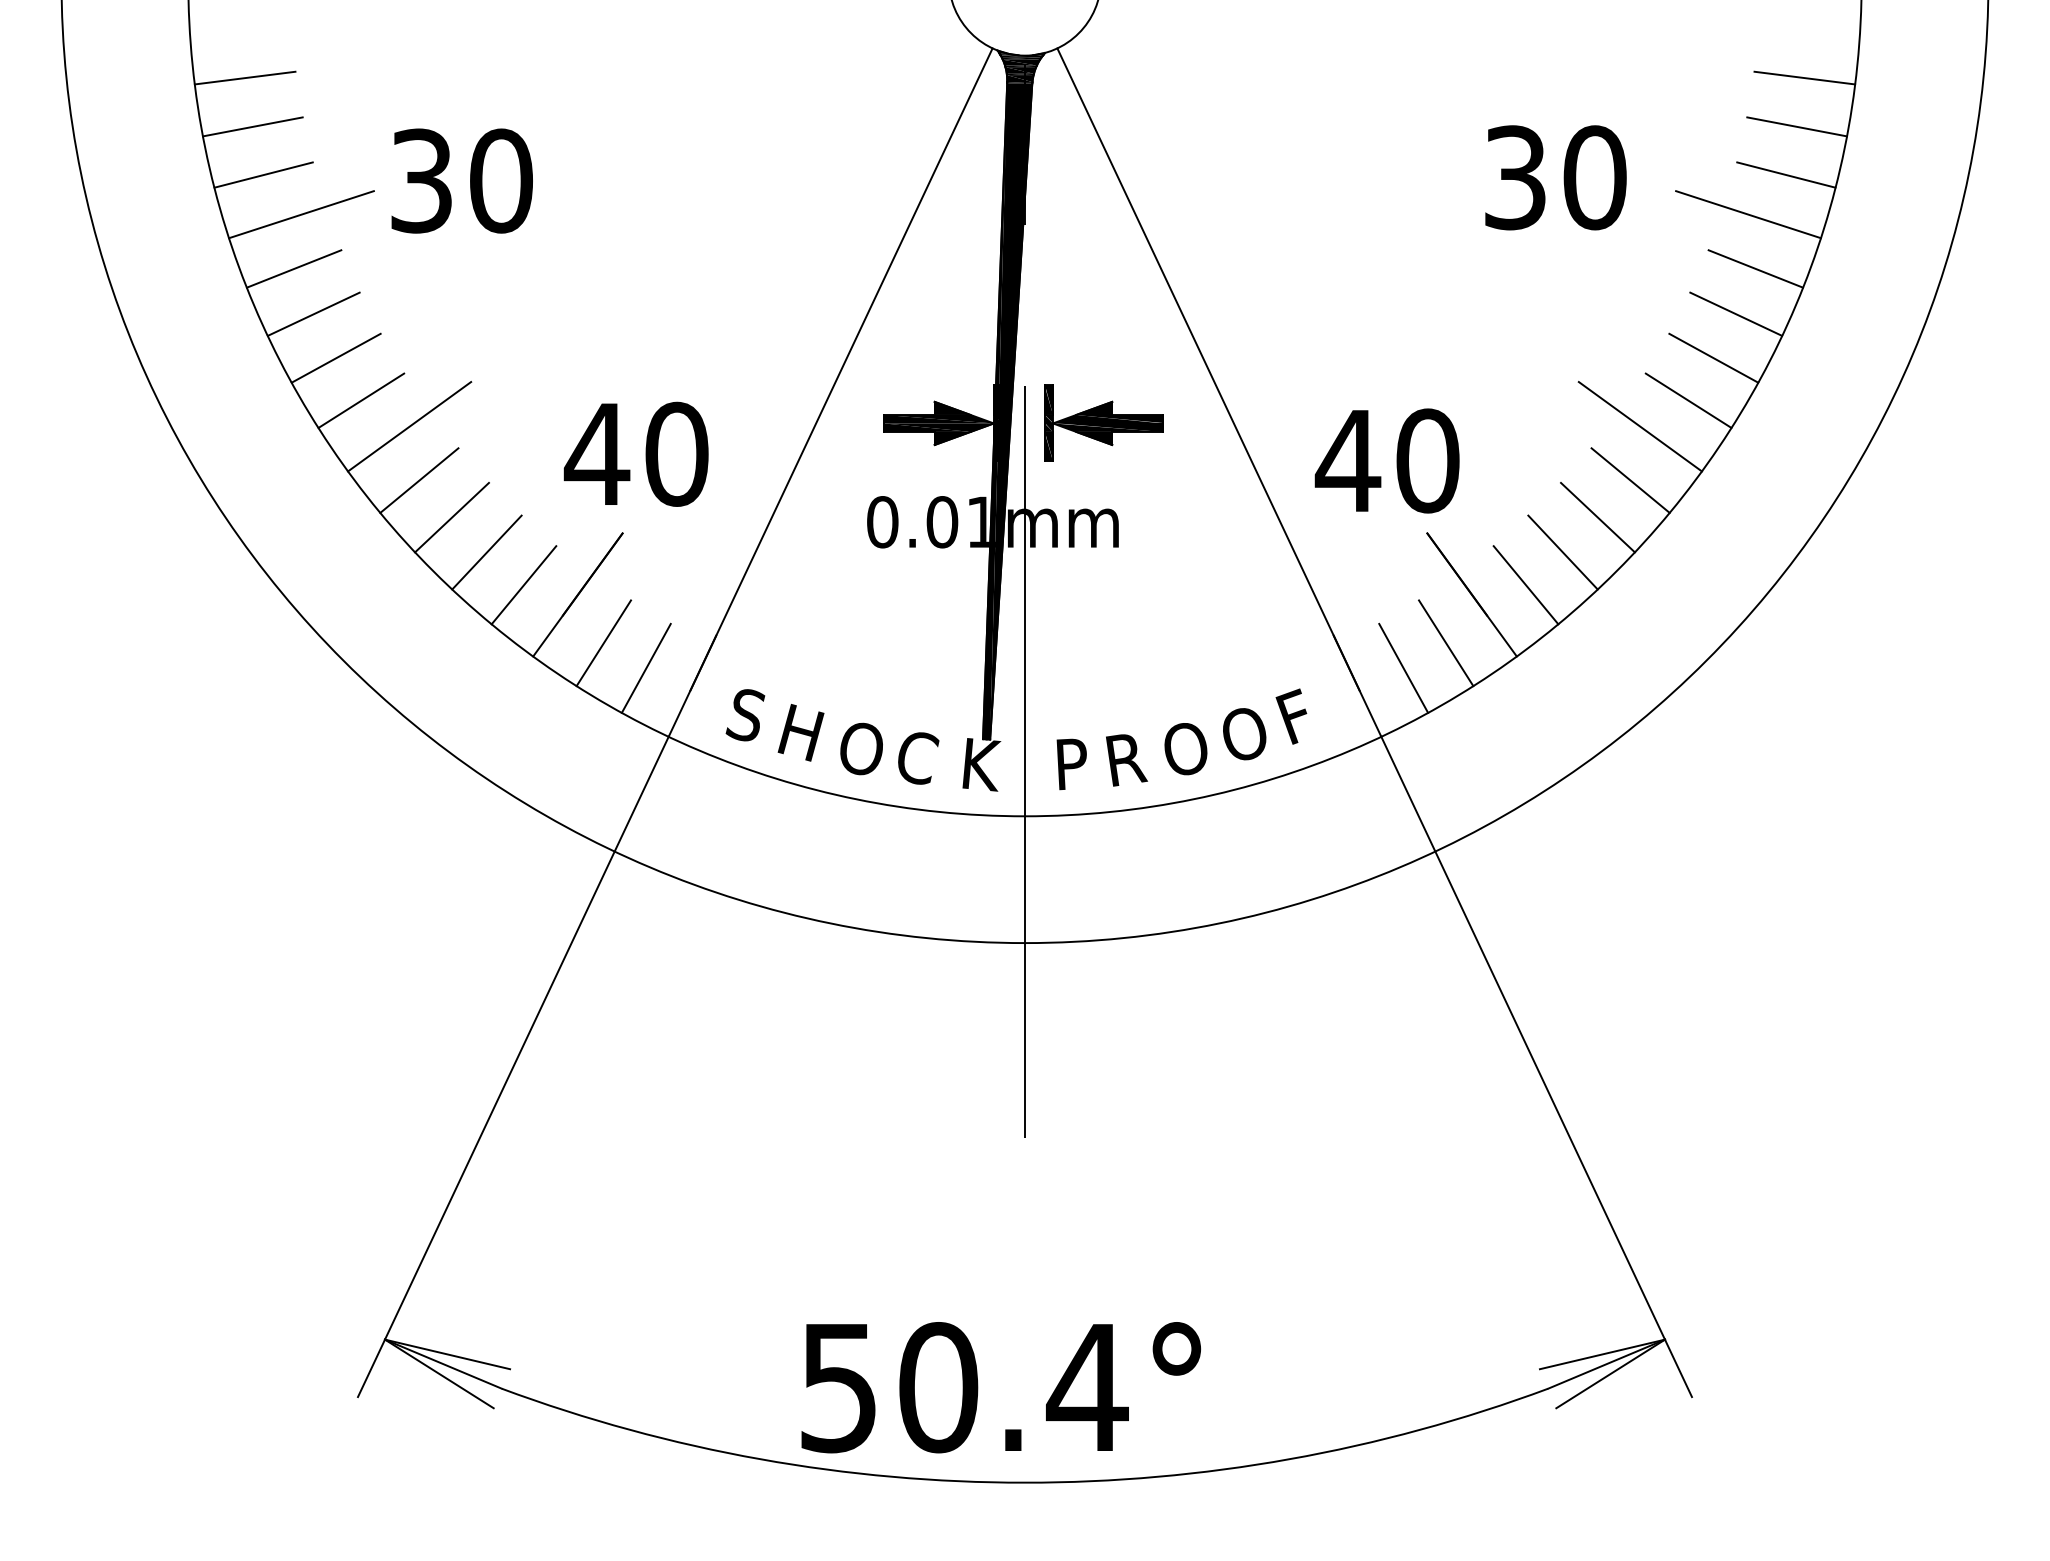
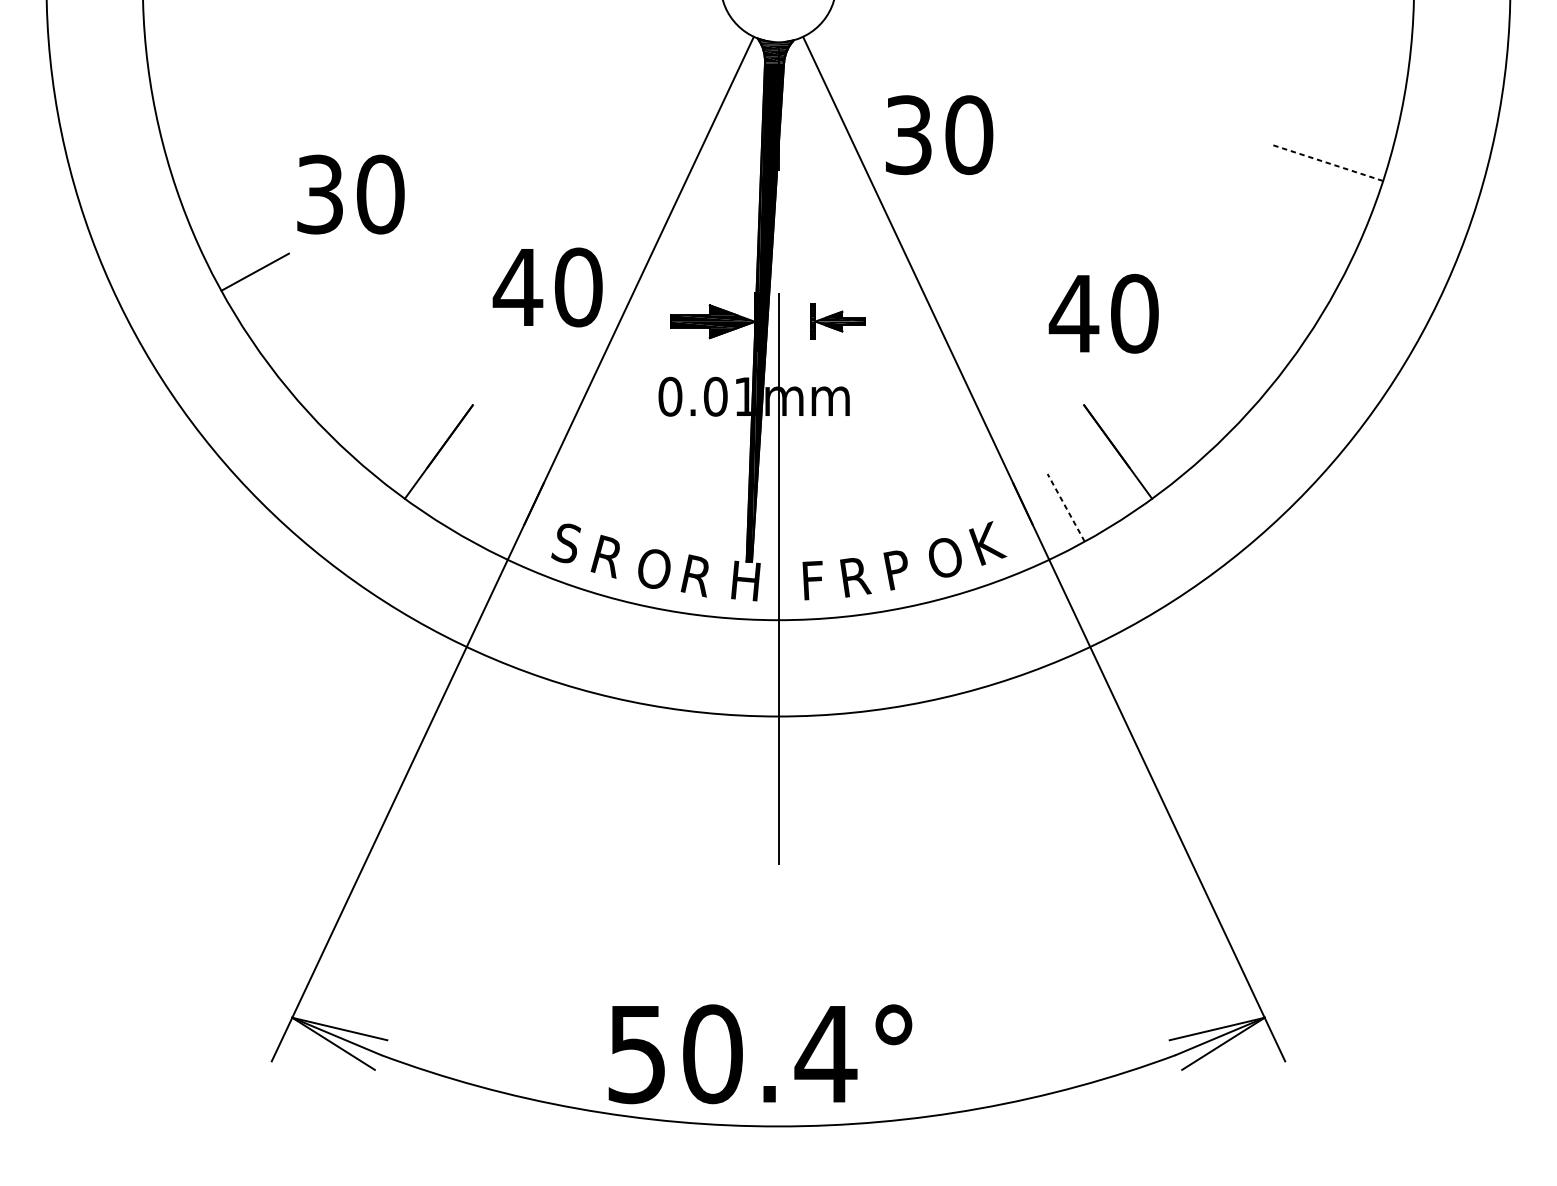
line: (244, 77) -> (185, 58), removed
line: (1804, 77) -> (1370, 58), removed
line: (252, 126) -> (191, 96), removed
line: (1796, 126) -> (1364, 96), removed
line: (263, 174) -> (199, 132), removed
line: (1786, 174) -> (1357, 132), removed
text: (1555, 177) -> (939, 134), moved
text: (461, 180) -> (350, 194), moved
line: (301, 214) -> (228, 163), removed
line: (1747, 214) -> (1327, 163), solid -> dashed
line: (294, 268) -> (223, 204), removed
line: (1755, 268) -> (1333, 204), removed
line: (313, 313) -> (237, 238), removed
line: (1736, 313) -> (1319, 238), removed
line: (1713, 357) -> (1301, 271), removed
line: (361, 400) -> (274, 304), removed
line: (1688, 400) -> (1282, 304), removed
part: (1103, 422) -> (838, 321), size x0.6
line: (409, 426) -> (310, 324), removed
line: (1639, 426) -> (1245, 324), removed
text: (635, 453) -> (547, 286), moved
text: (1386, 460) -> (1103, 313), moved
line: (419, 480) -> (318, 365), removed
line: (1630, 480) -> (1238, 365), removed
line: (451, 517) -> (342, 393), removed
line: (1597, 517) -> (1213, 393), removed
line: (486, 552) -> (369, 419), removed
line: (1562, 552) -> (1186, 419), removed
line: (523, 585) -> (397, 444), removed
line: (1525, 585) -> (1158, 444), removed
line: (603, 643) -> (458, 488), removed
line: (1446, 643) -> (1098, 488), removed
line: (645, 667) -> (490, 507), removed
line: (1403, 668) -> (1066, 507), solid -> dashed
text: (1303, 710) -> (990, 539), F -> K
text: (806, 733) -> (612, 557), H -> R
text: (1185, 750) -> (900, 570), O -> P
text: (1074, 753) -> (816, 572), P -> F
text: (917, 757) -> (696, 575), C -> R
text: (986, 765) -> (749, 581), K -> H

